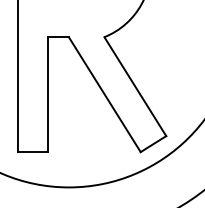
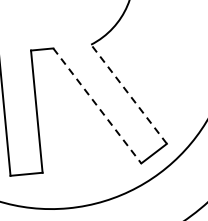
line: (135, 86) -> (129, 94), solid -> dashed
line: (104, 94) -> (96, 105), solid -> dashed

